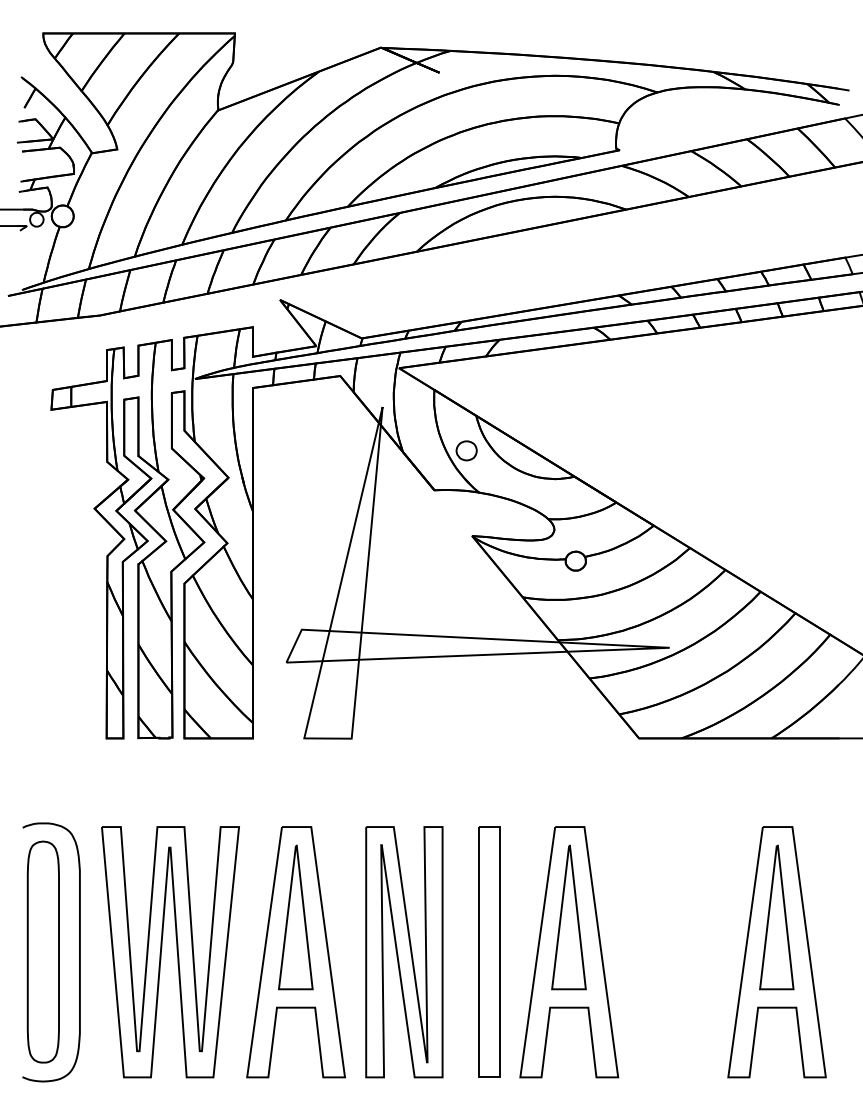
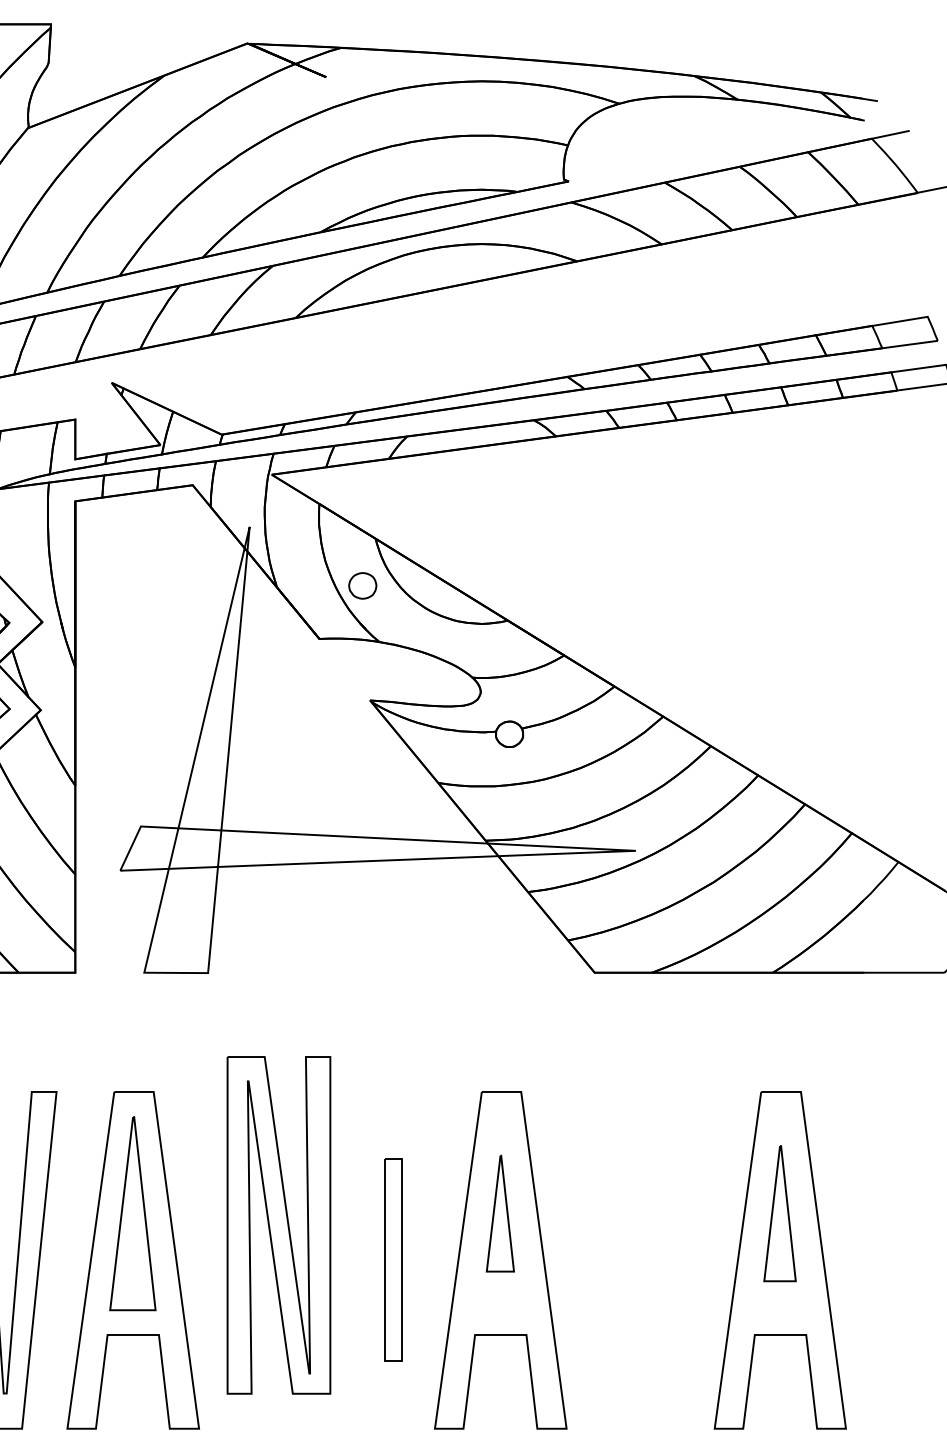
part: (568, 917) -> (499, 1213), size x0.6
part: (776, 917) -> (779, 1213), size x0.7
part: (489, 951) -> (393, 1259), size x0.6
part: (404, 952) -> (279, 1225), moved

